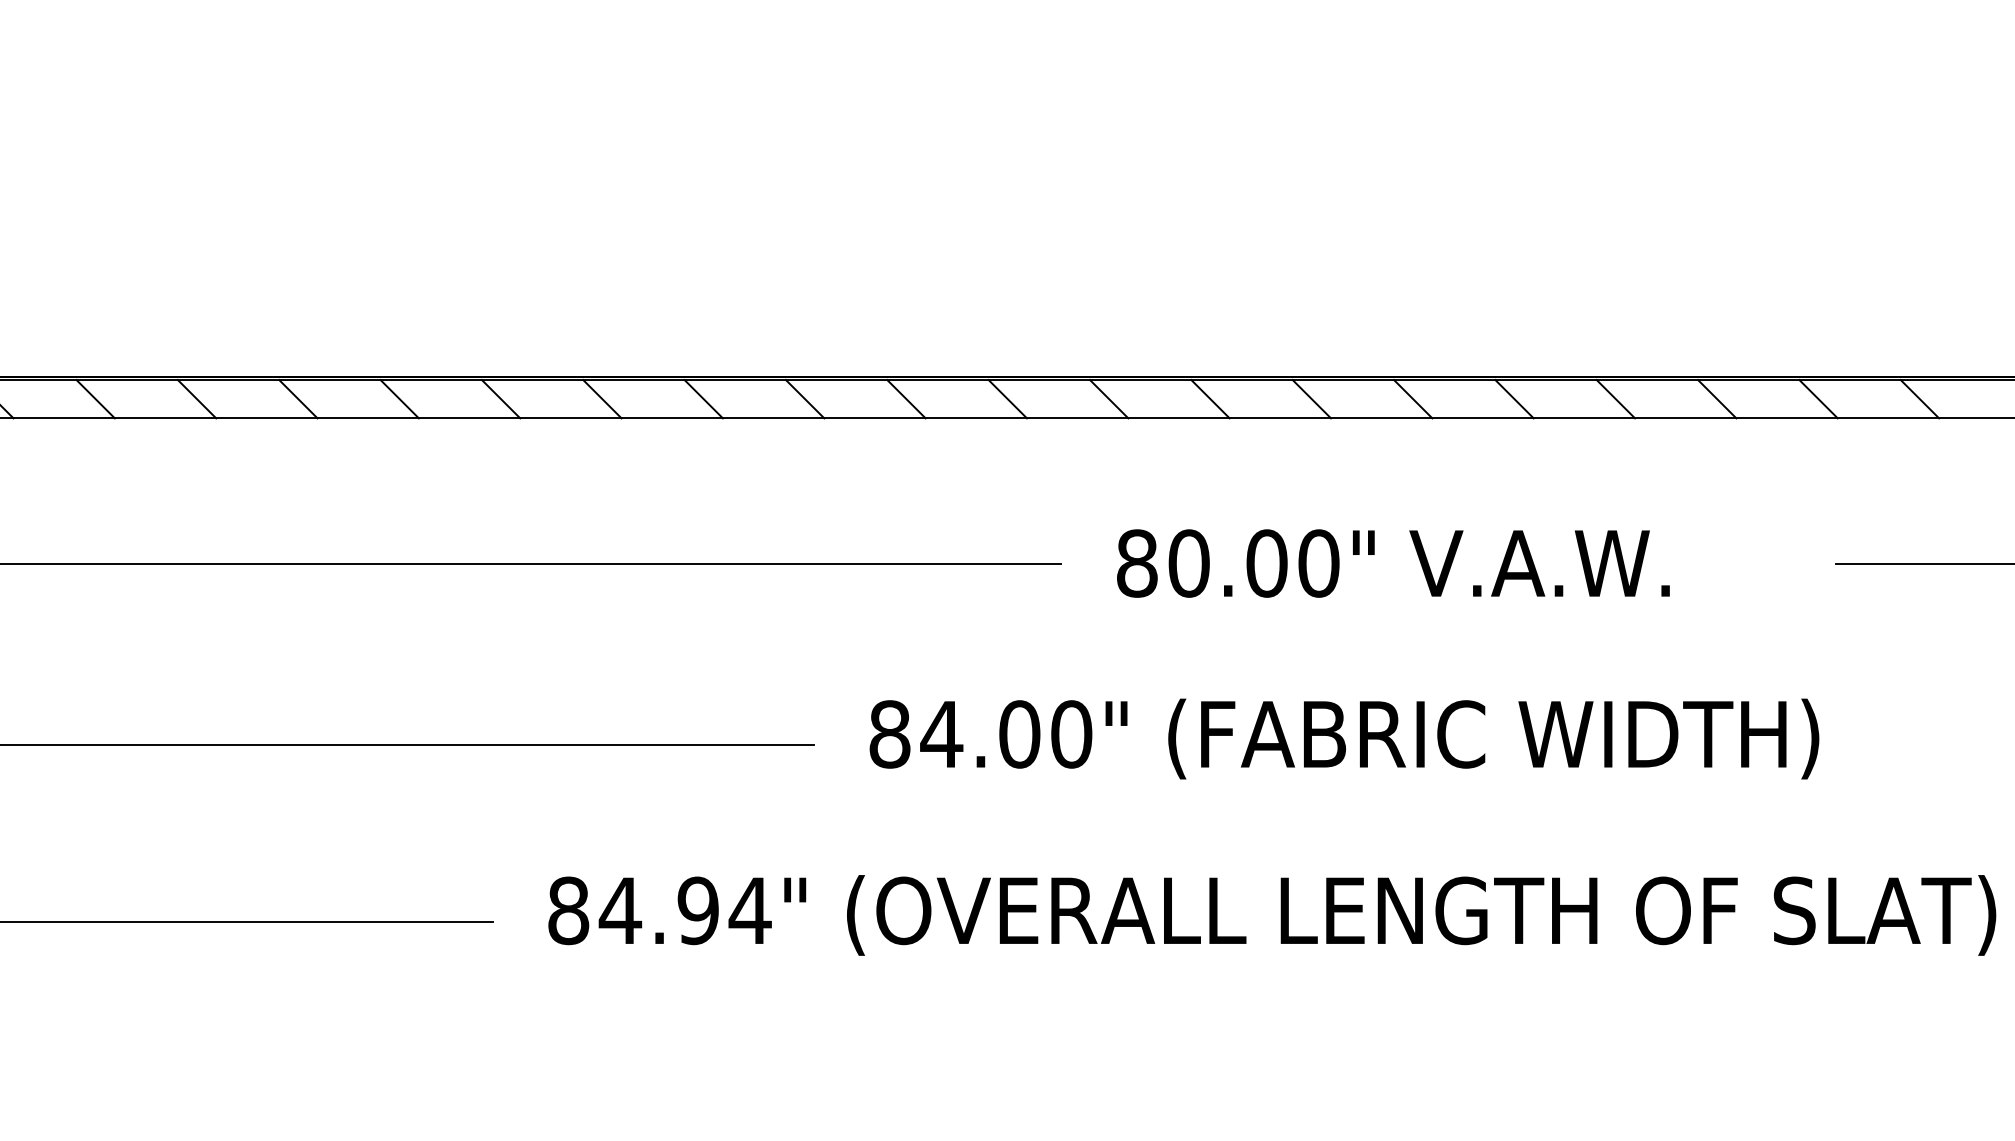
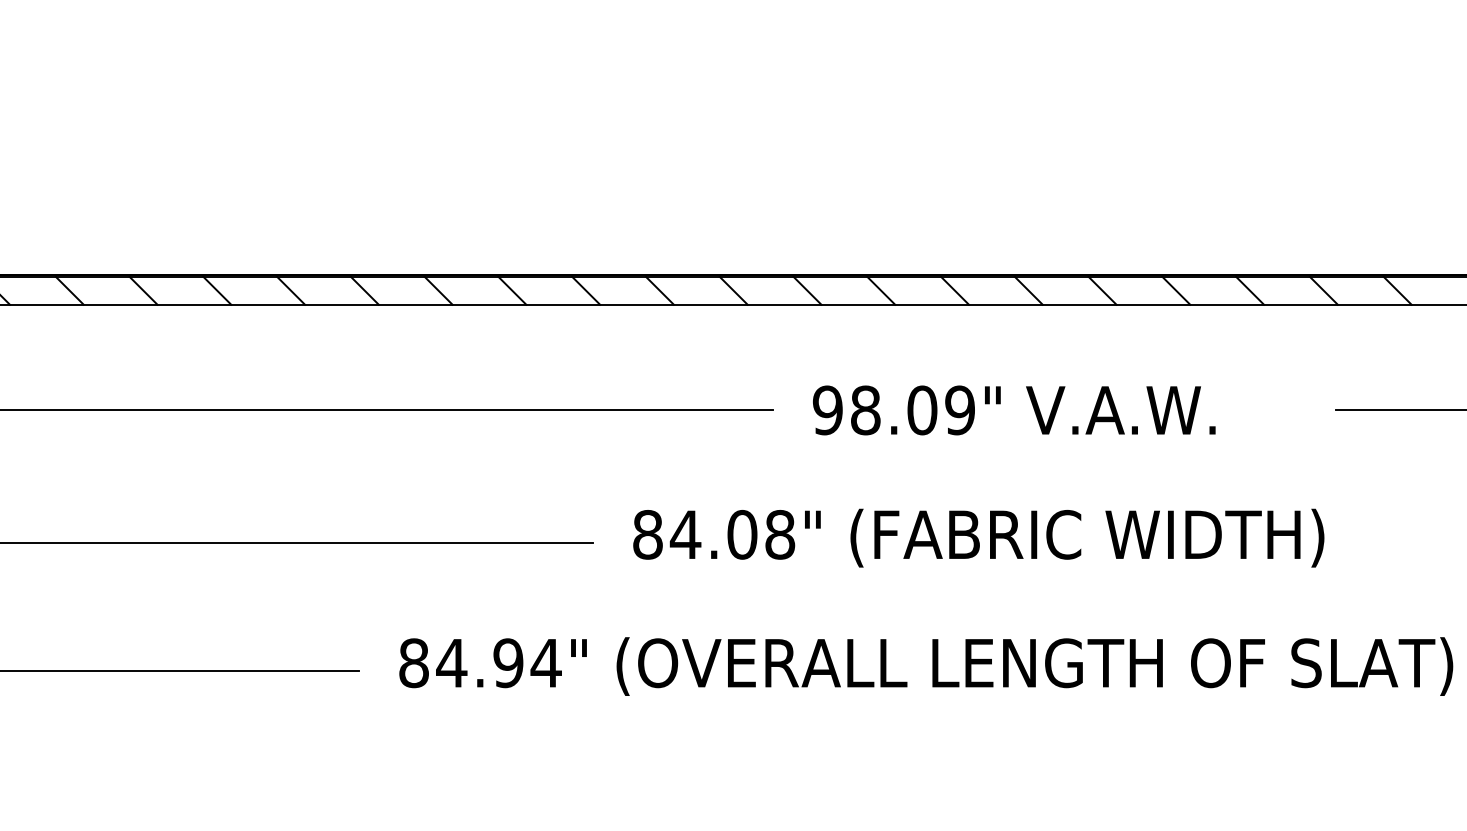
text: (1227, 563) -> (893, 410), 80.00" -> 98.09"
text: (1071, 734) -> (780, 534), 84.00" -> 84.08"

